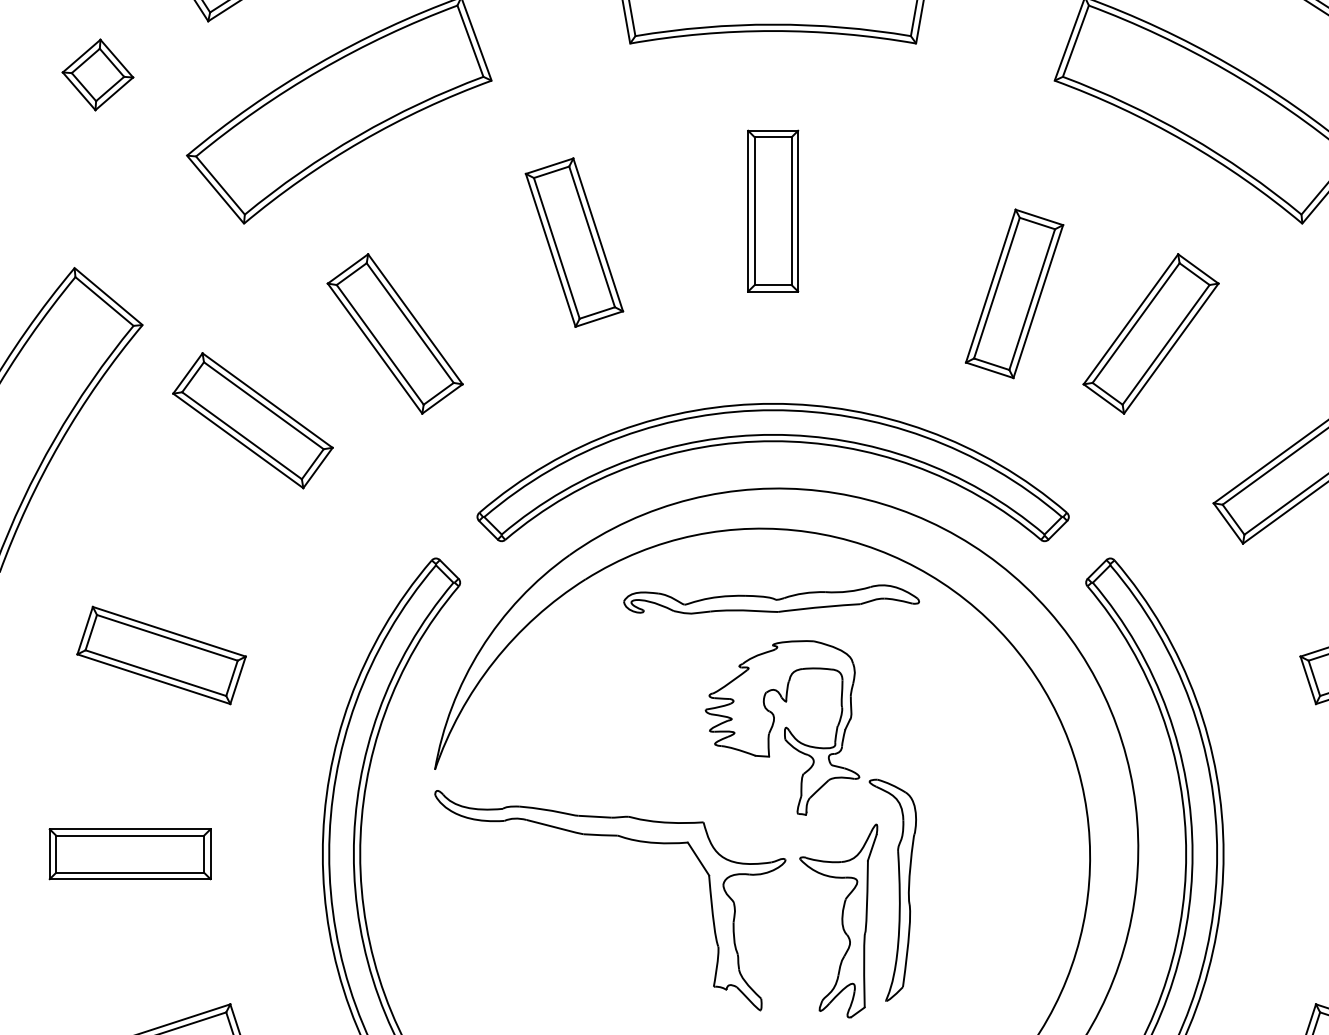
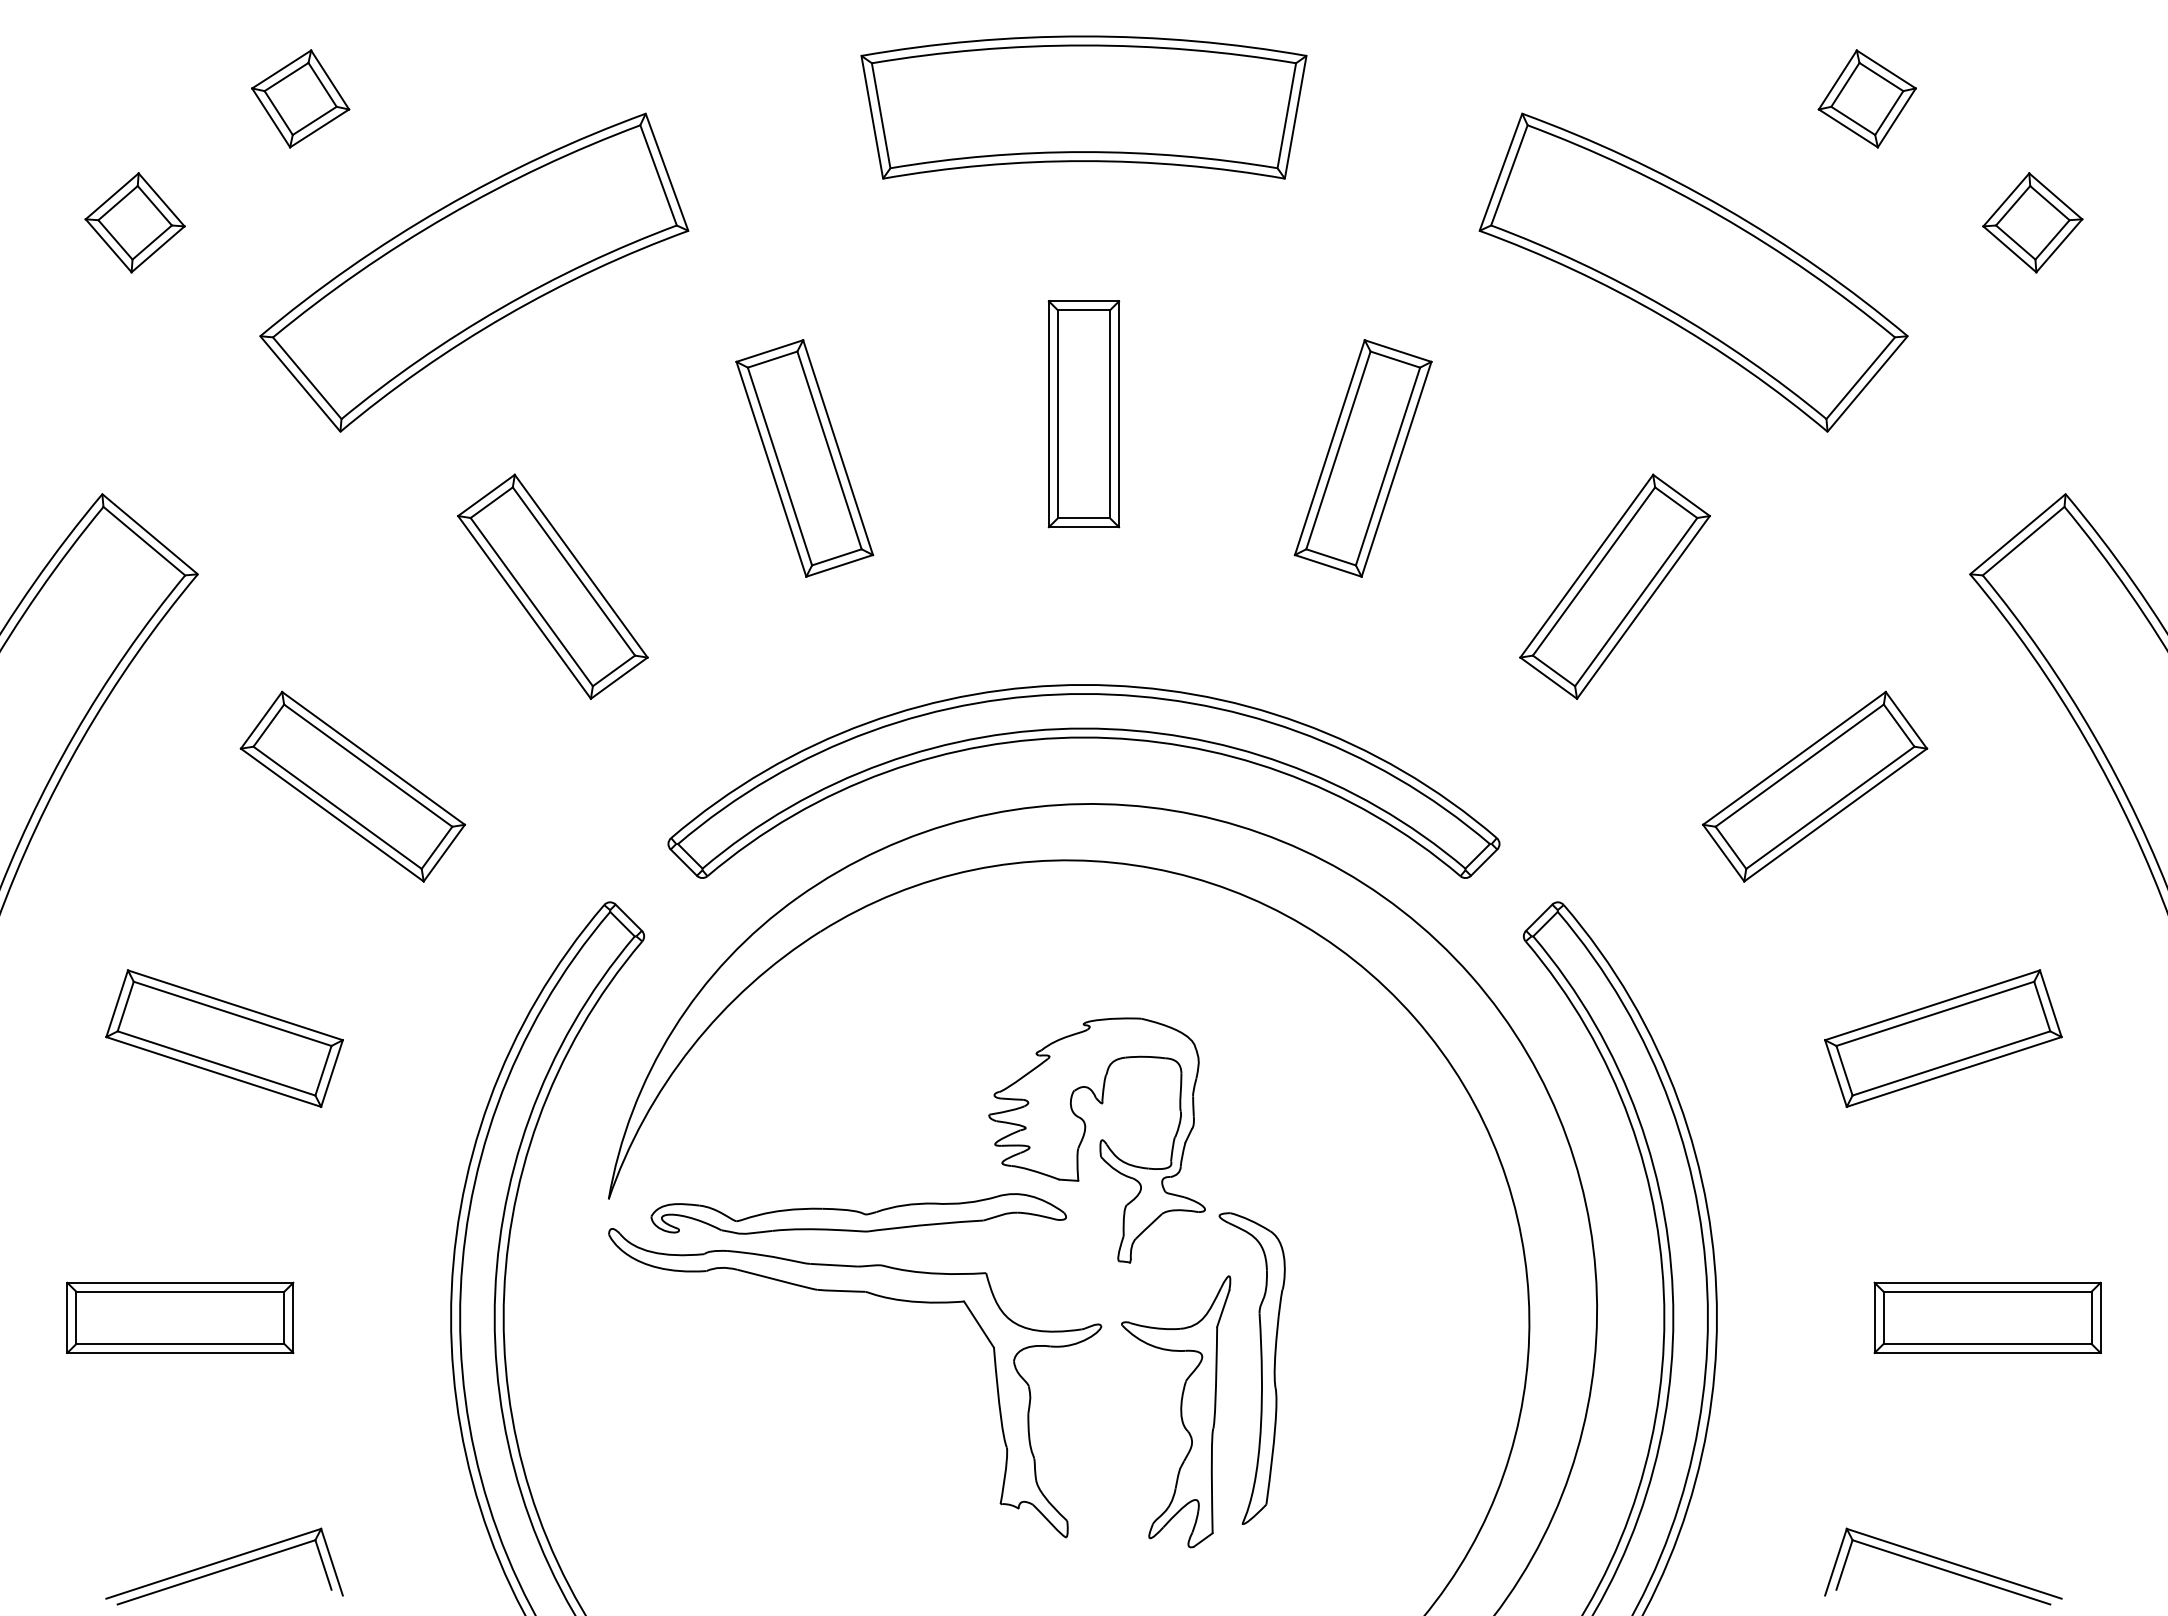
part: (1014, 293) -> (1362, 458), moved
part: (252, 420) -> (352, 786), moved
part: (771, 599) -> (858, 1213), moved

